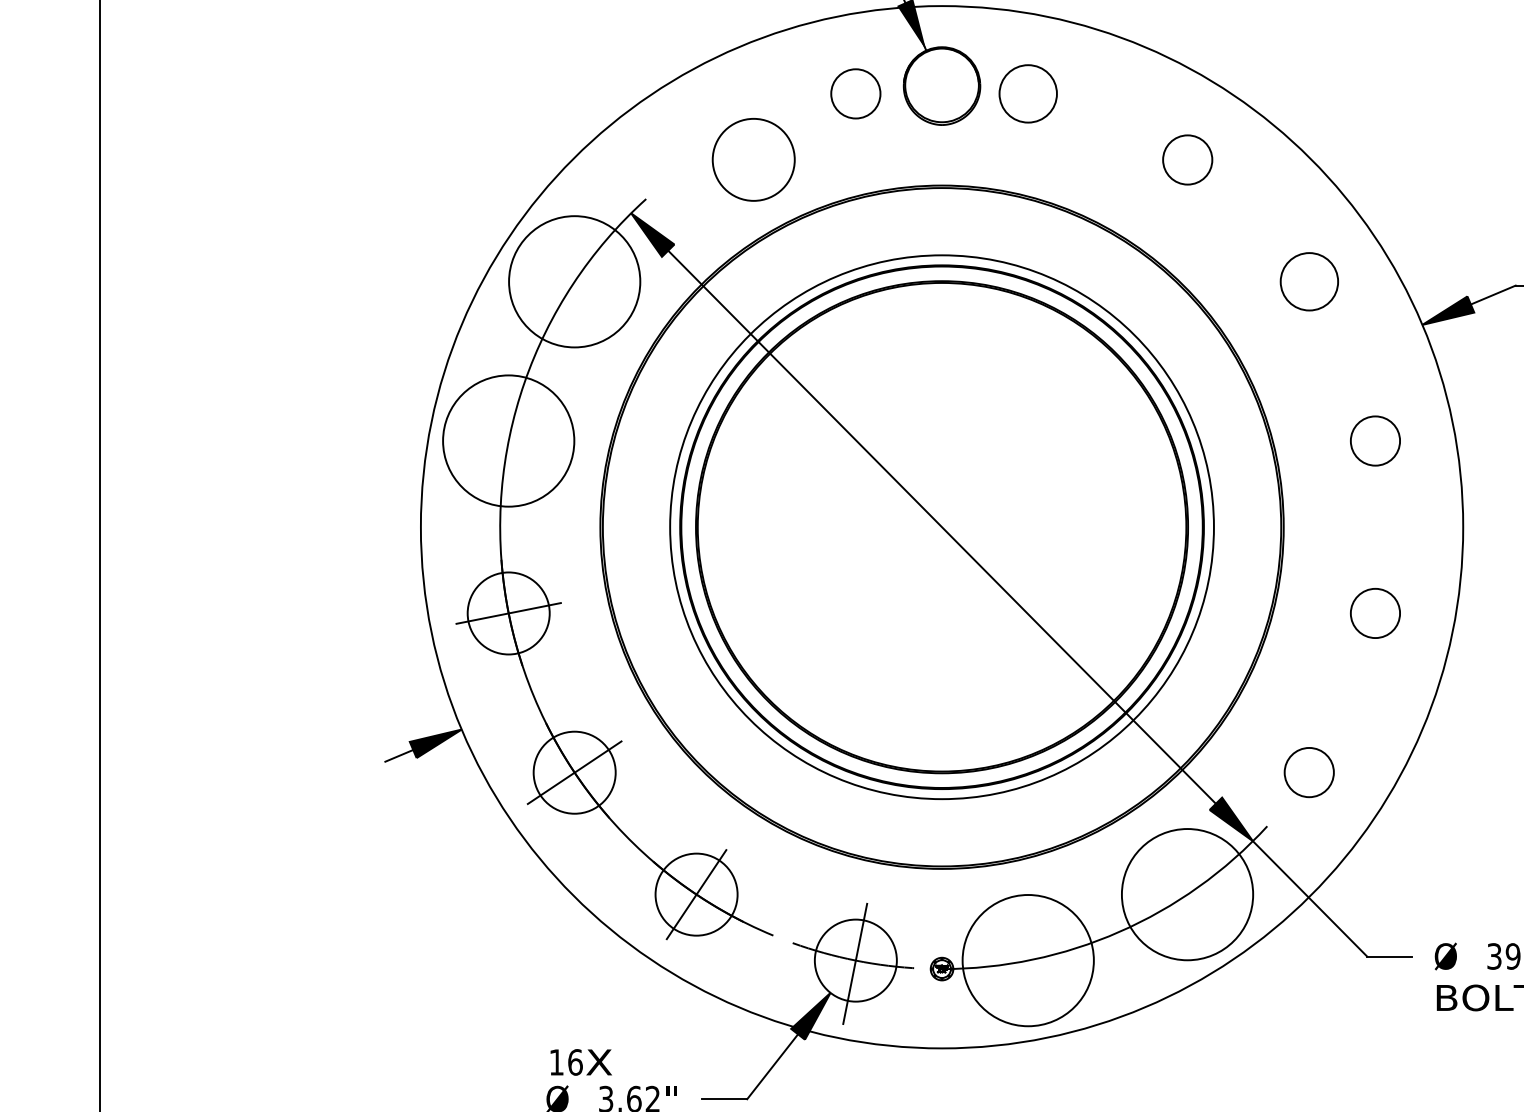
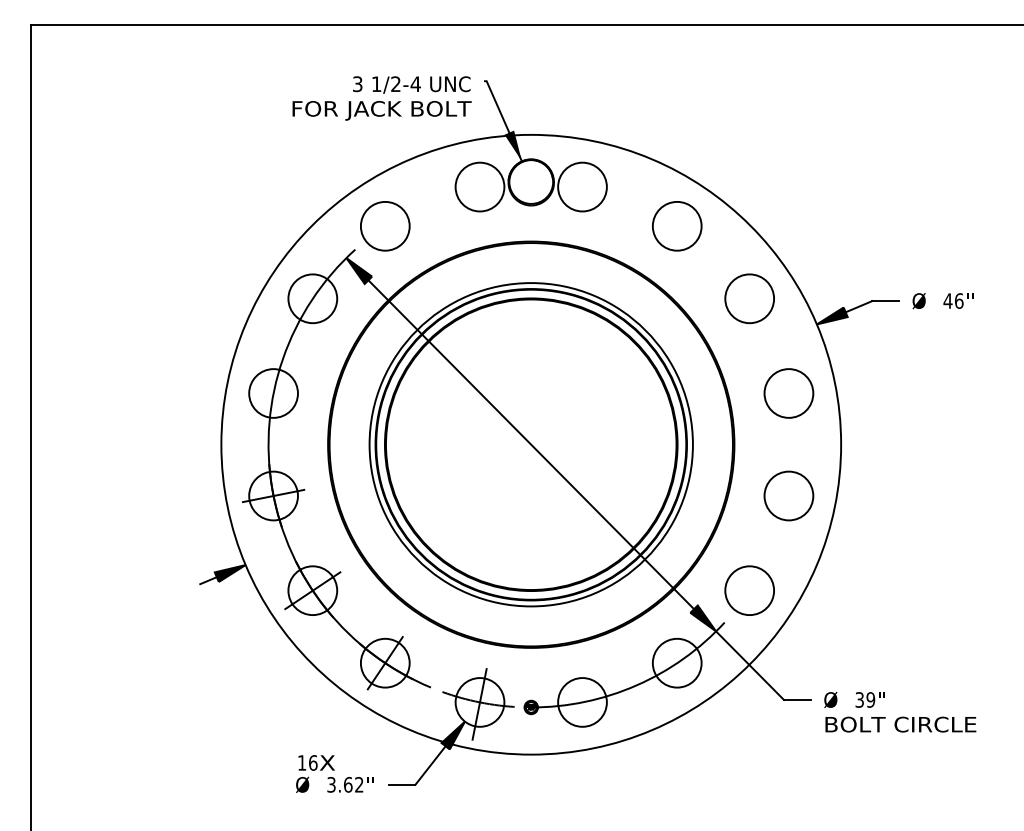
circle: (855, 92) -> (479, 186), size x1.67
circle: (1028, 92) -> (582, 186), size x1.43
circle: (754, 160) -> (385, 226), moved
circle: (1187, 160) -> (677, 226), size x1.67
circle: (574, 281) -> (312, 298), size x0.62
circle: (1309, 281) -> (749, 298), size x1.43
circle: (508, 441) -> (273, 393), size x0.62
circle: (1374, 441) -> (788, 393), size x1.67
circle: (1374, 612) -> (788, 495), size x1.67
circle: (1309, 772) -> (749, 590), size x1.67
circle: (1186, 893) -> (676, 662), size x0.62
circle: (1028, 960) -> (582, 702), size x0.62

